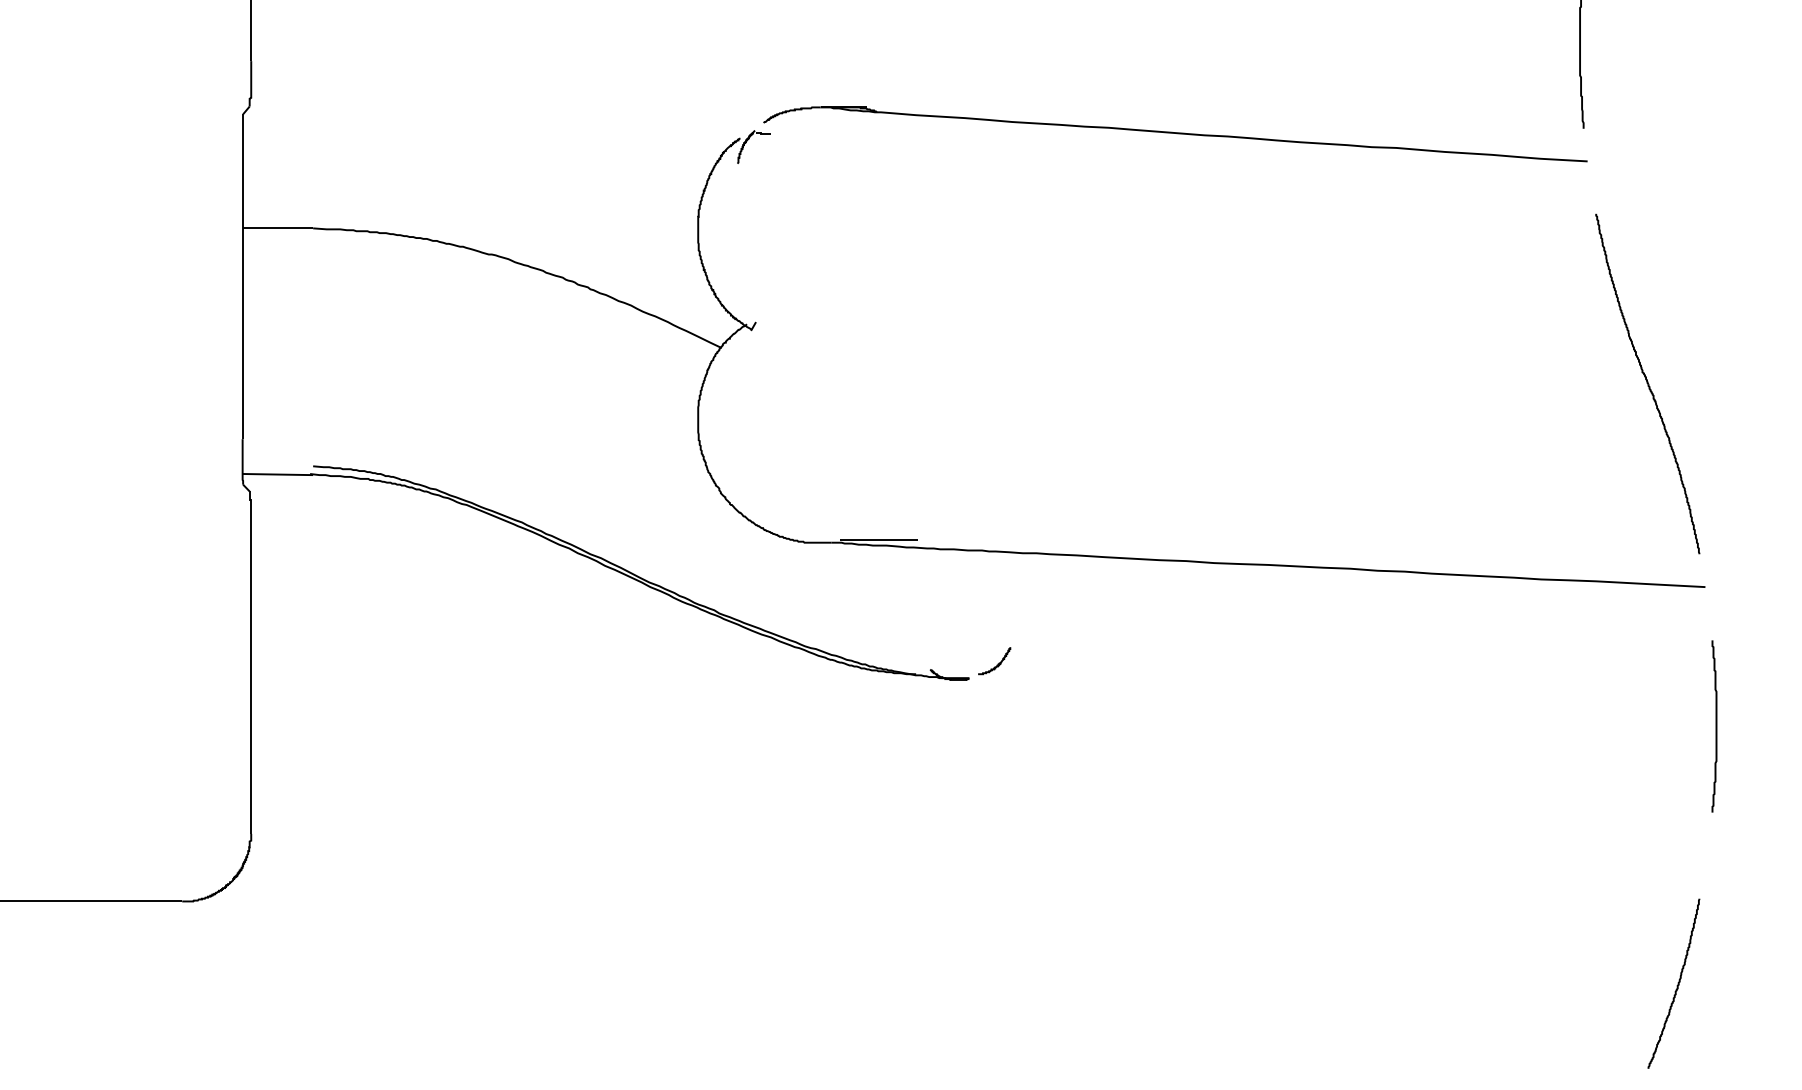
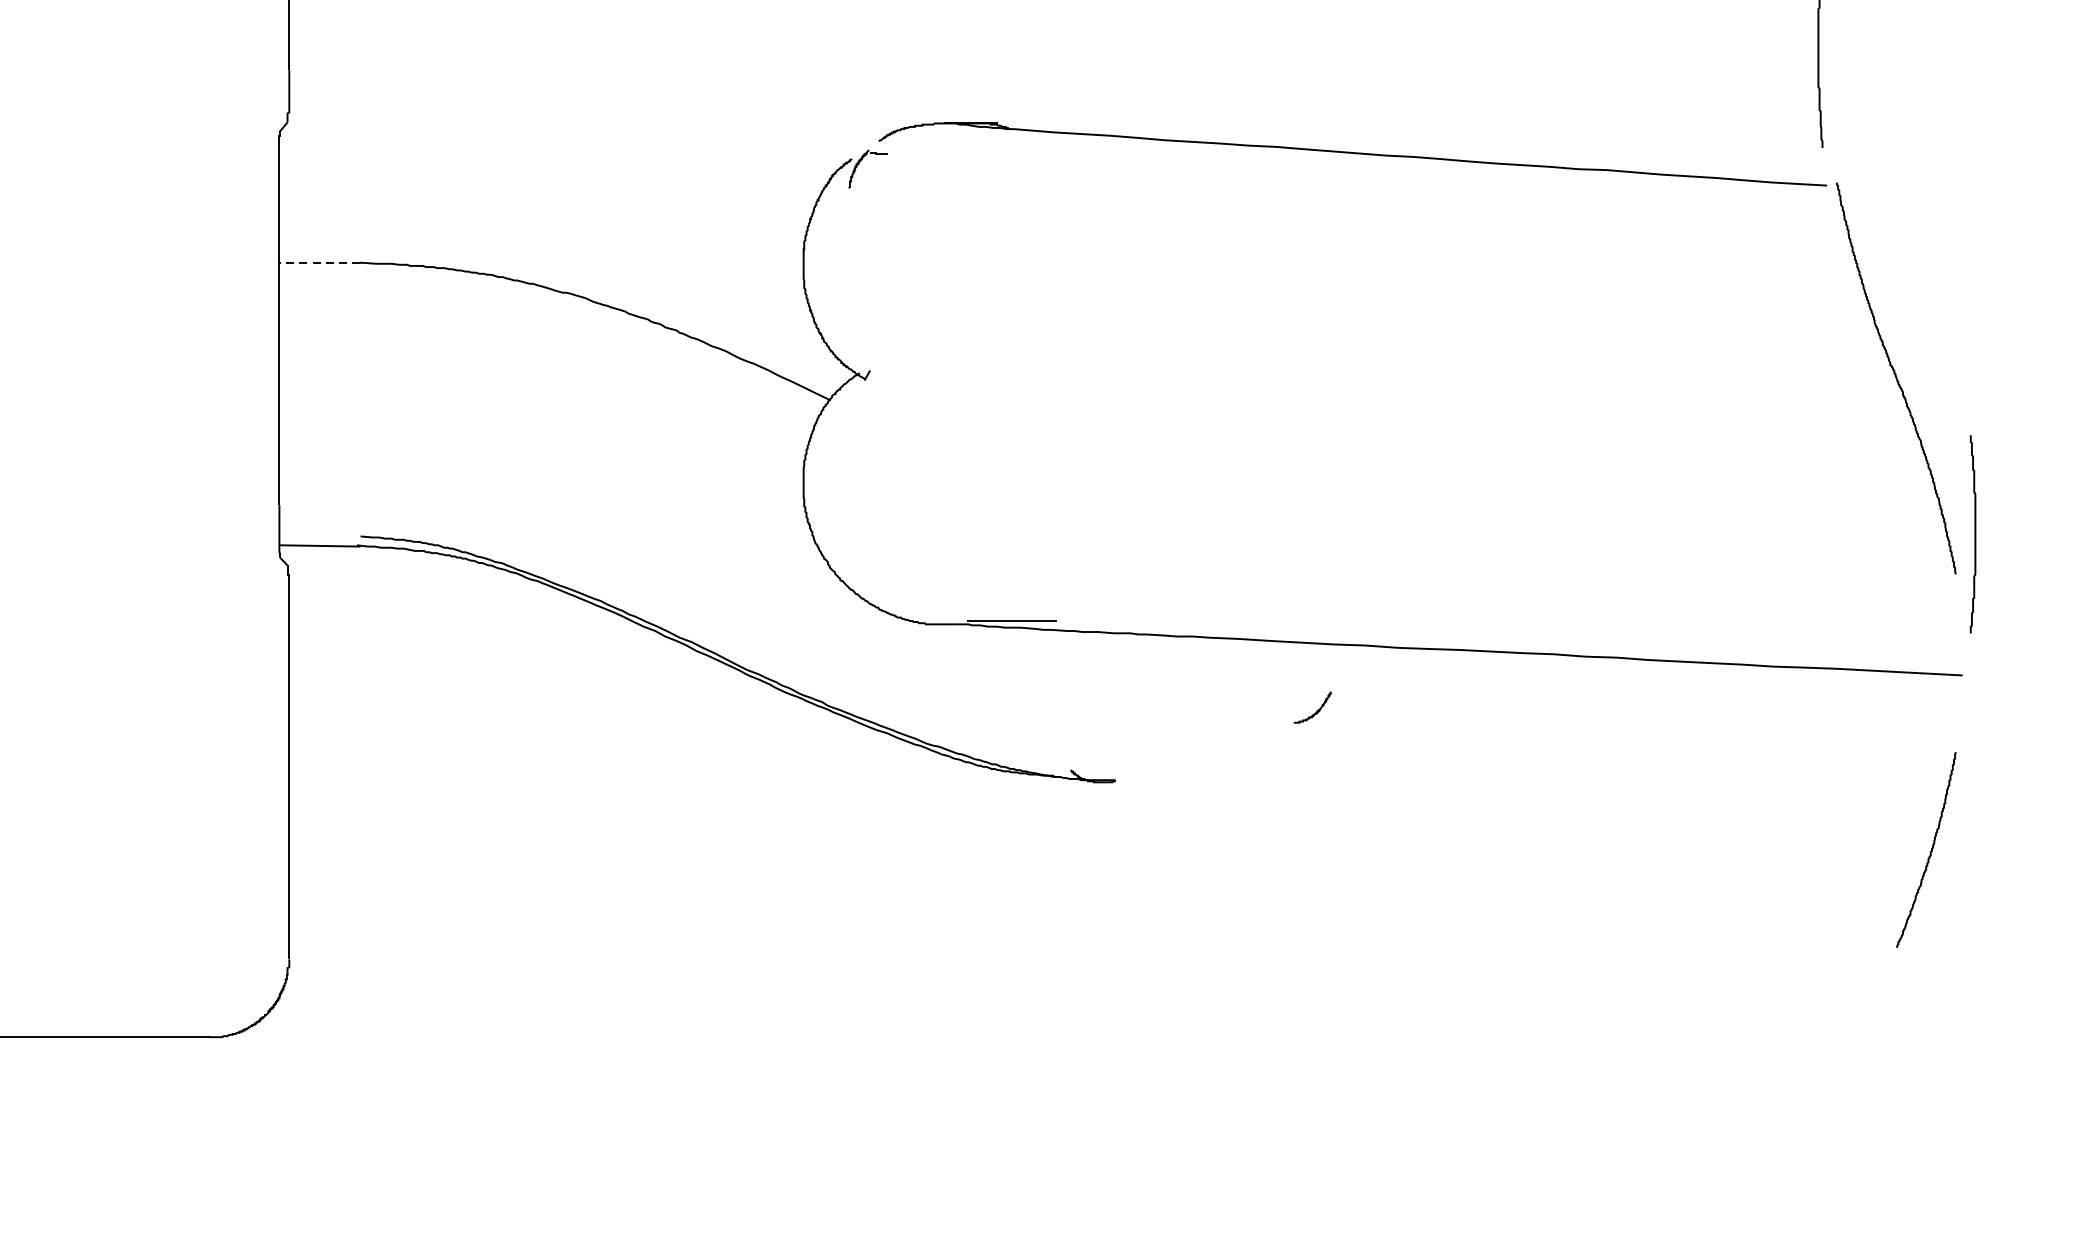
line: (277, 228) -> (319, 262), solid -> dashed
part: (1647, 383) -> (1895, 377), moved
curve: (997, 663) -> (1316, 710), moved
curve: (1715, 726) -> (1974, 534), moved
curve: (1676, 985) -> (1929, 851), moved

